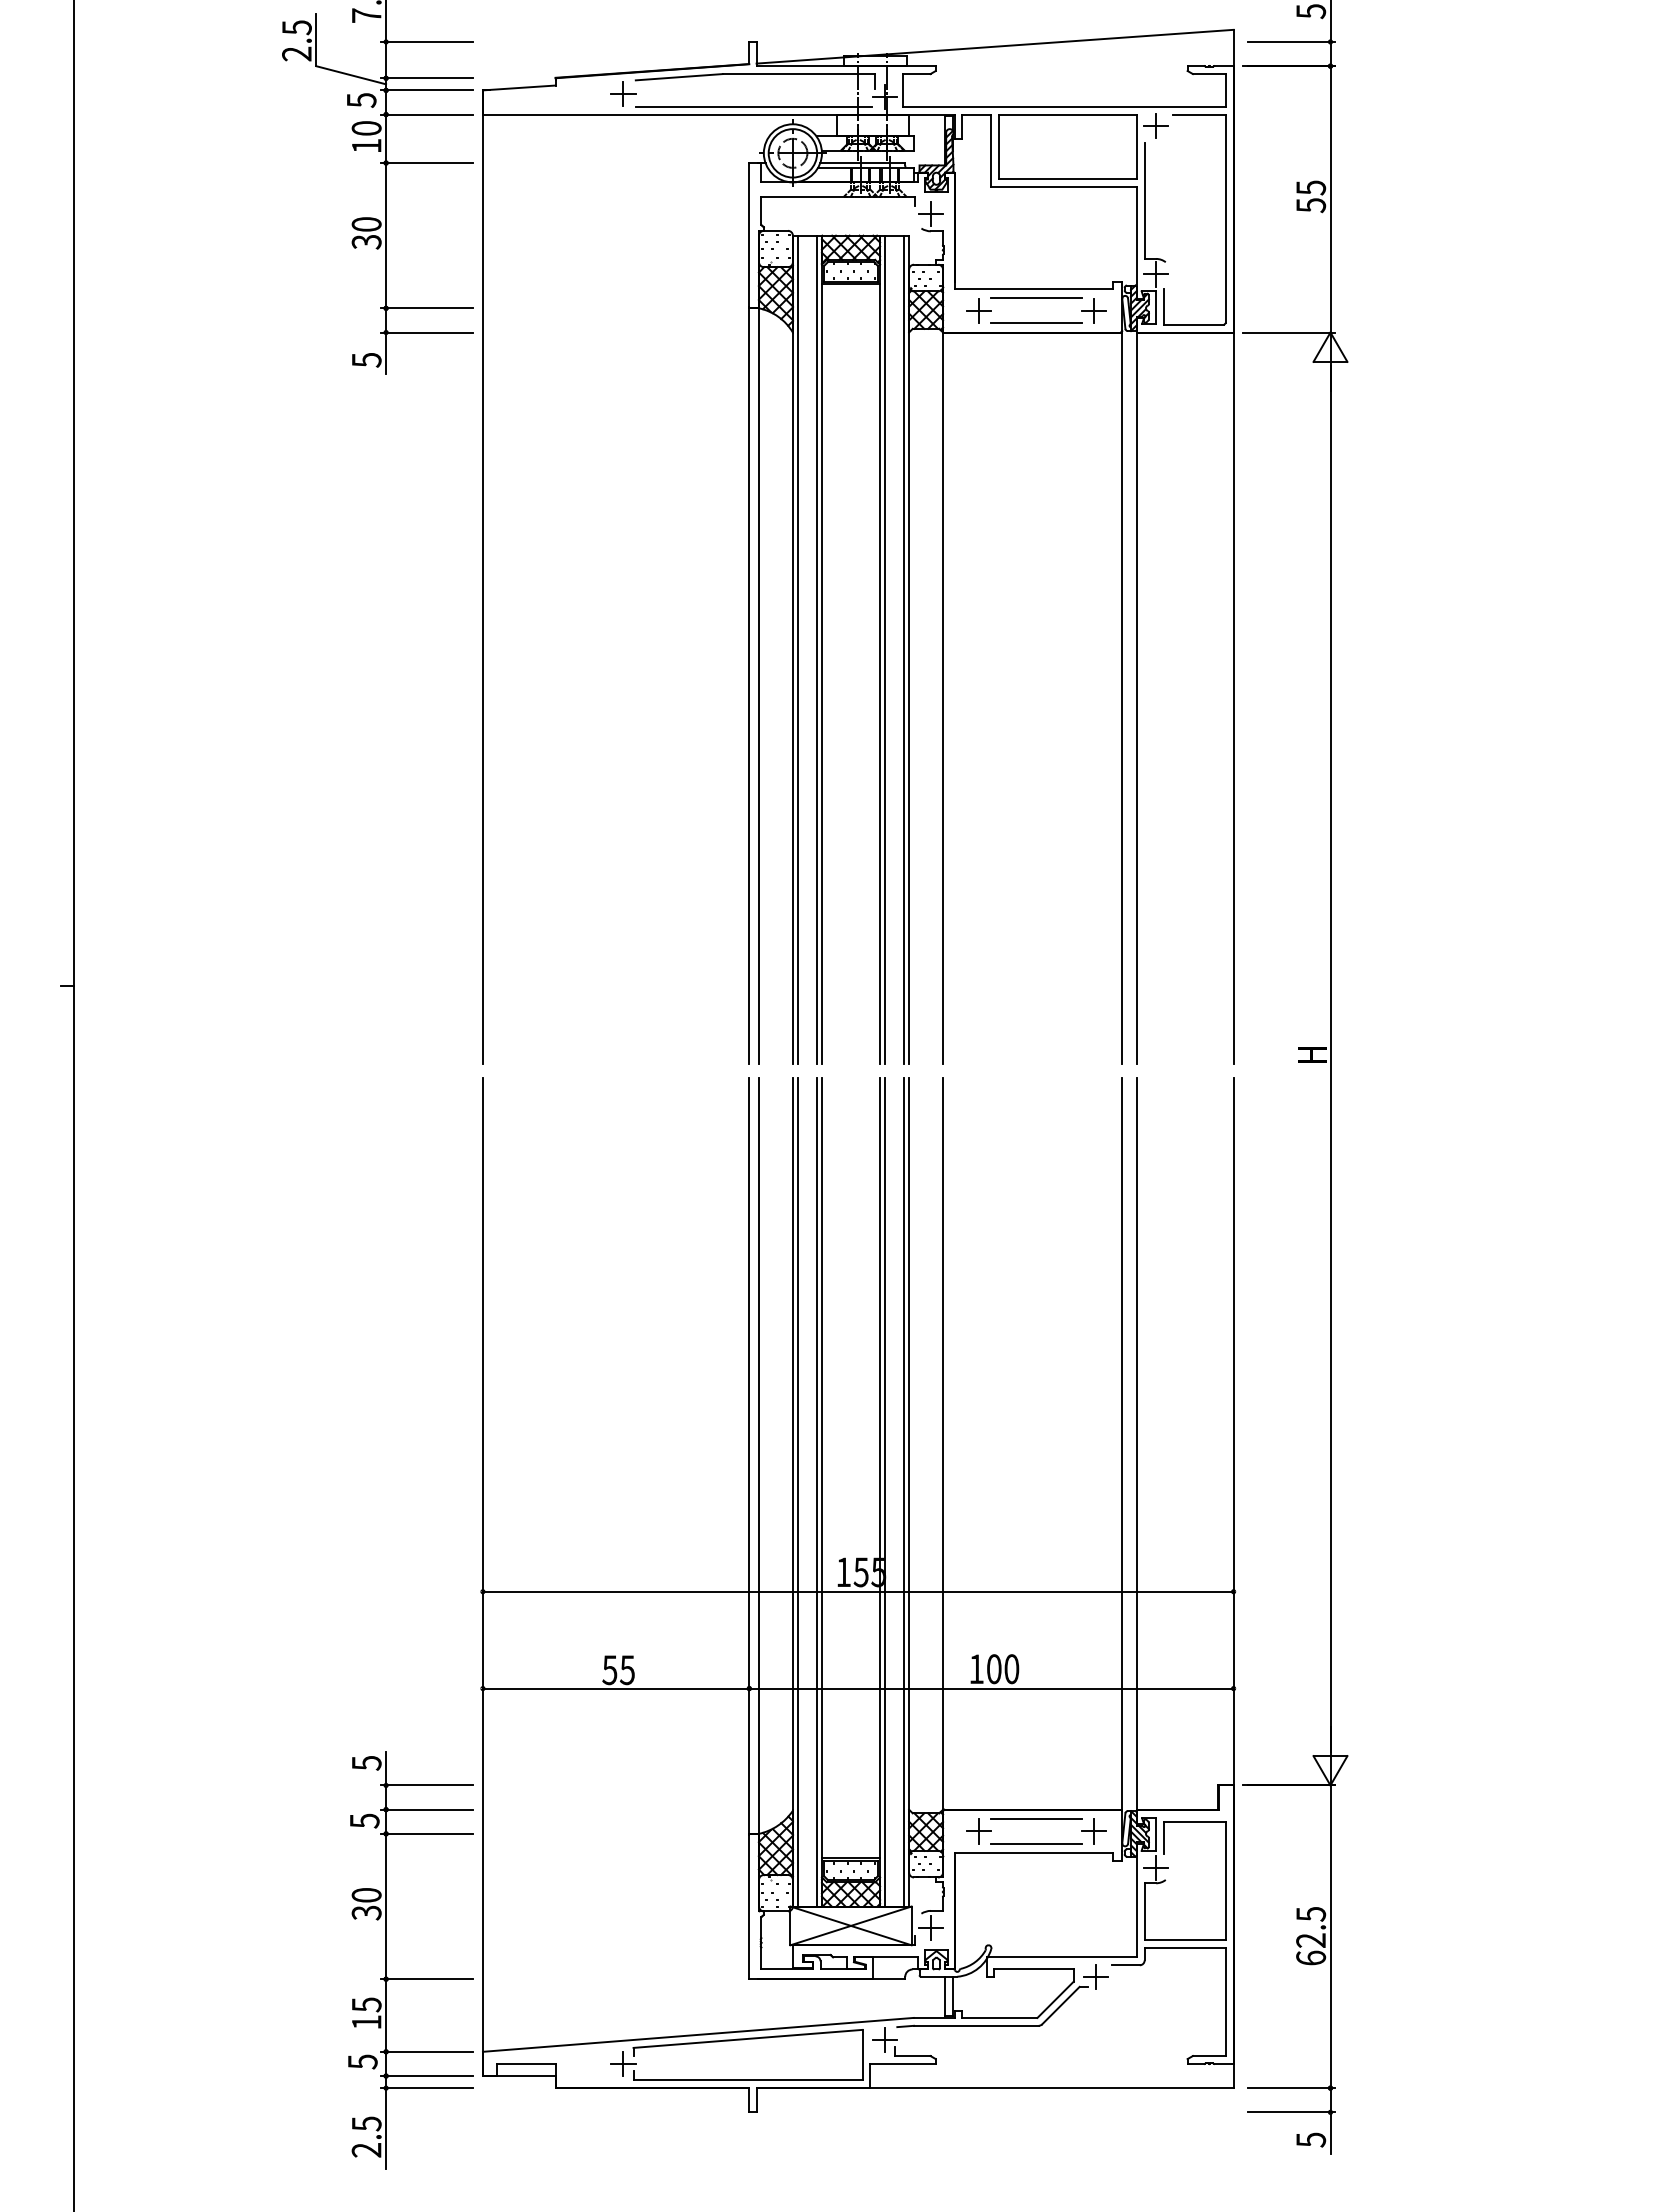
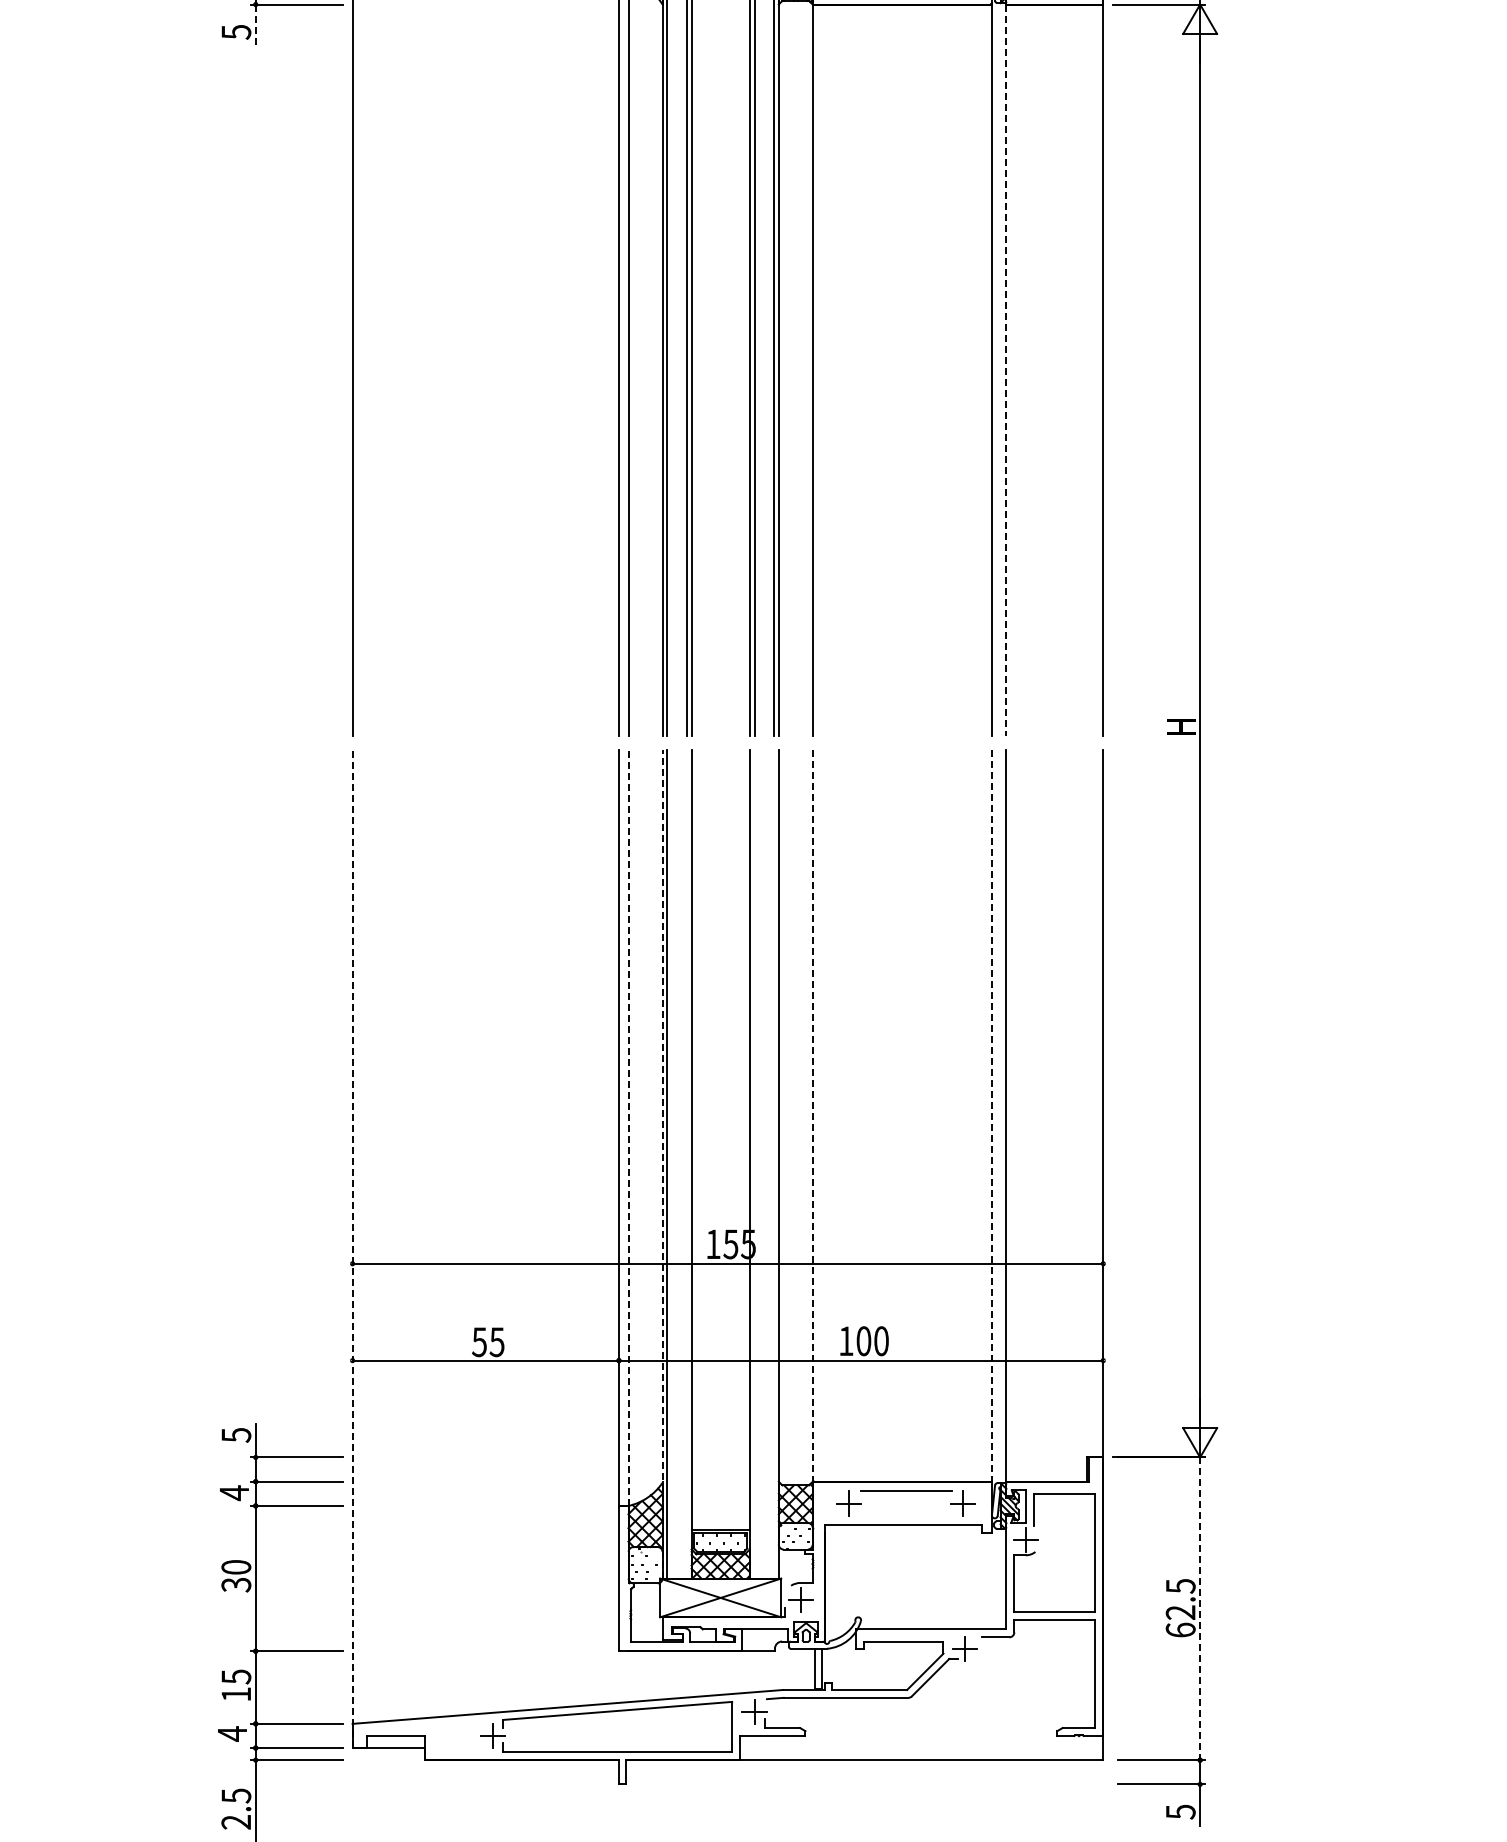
line: (386, 353) -> (256, 25), solid -> dashed
line: (1136, 698) -> (1006, 370), solid -> dashed
line: (943, 1444) -> (813, 1116), solid -> dashed
line: (1122, 1444) -> (992, 1116), solid -> dashed
line: (759, 1456) -> (629, 1128), solid -> dashed
line: (792, 1491) -> (662, 1163), solid -> dashed
line: (817, 1492) -> (687, 1164), removed
line: (884, 1492) -> (754, 1164), removed
line: (904, 1492) -> (774, 1164), removed
line: (482, 1577) -> (352, 1249), solid -> dashed
text: (364, 1821) -> (234, 1493), 5 -> 4
line: (1036, 1843) -> (906, 1515), removed
line: (1330, 1937) -> (1200, 1609), solid -> dashed
text: (362, 2061) -> (232, 1733), 5 -> 4

